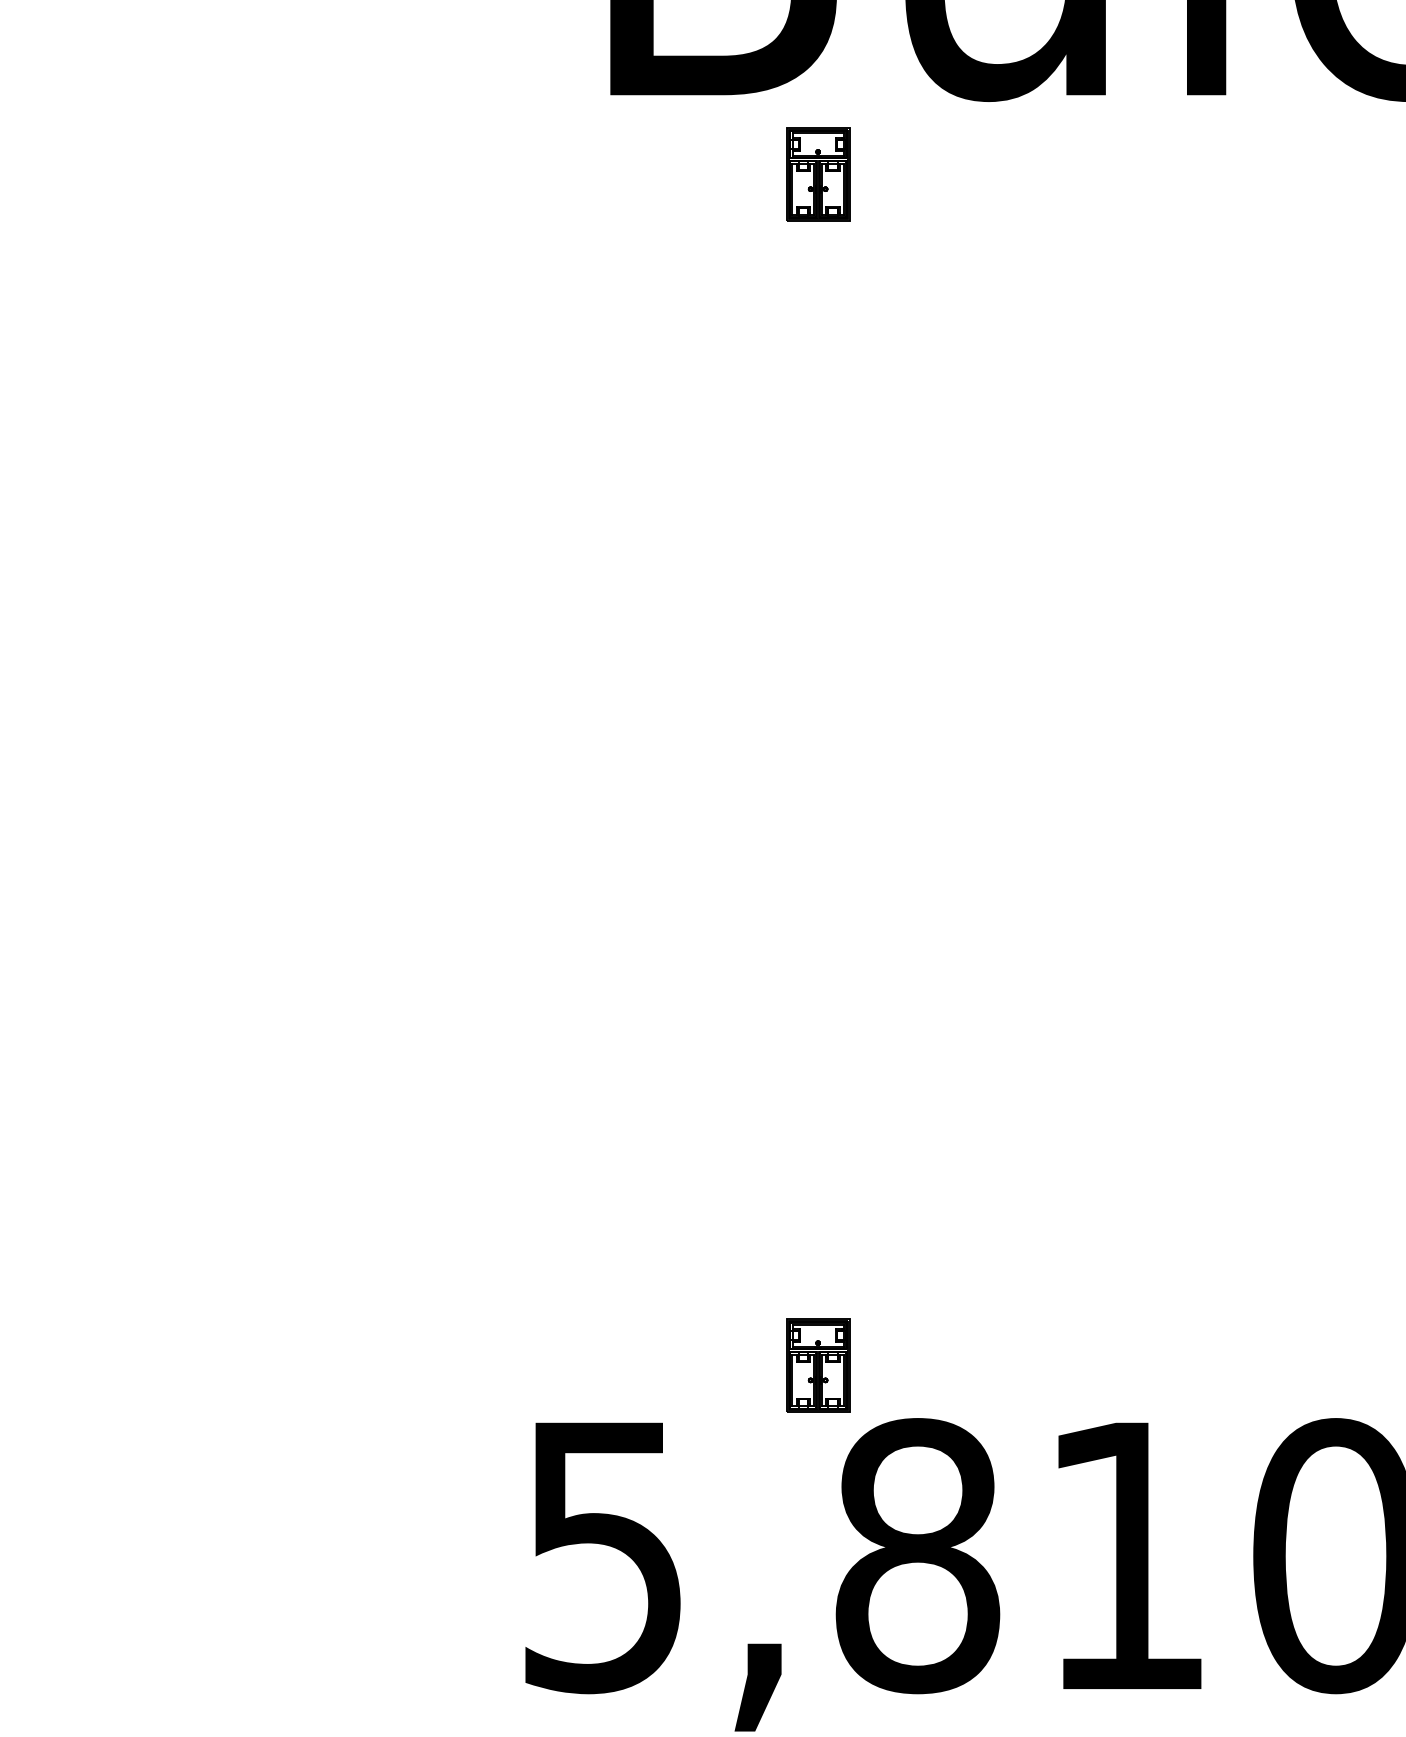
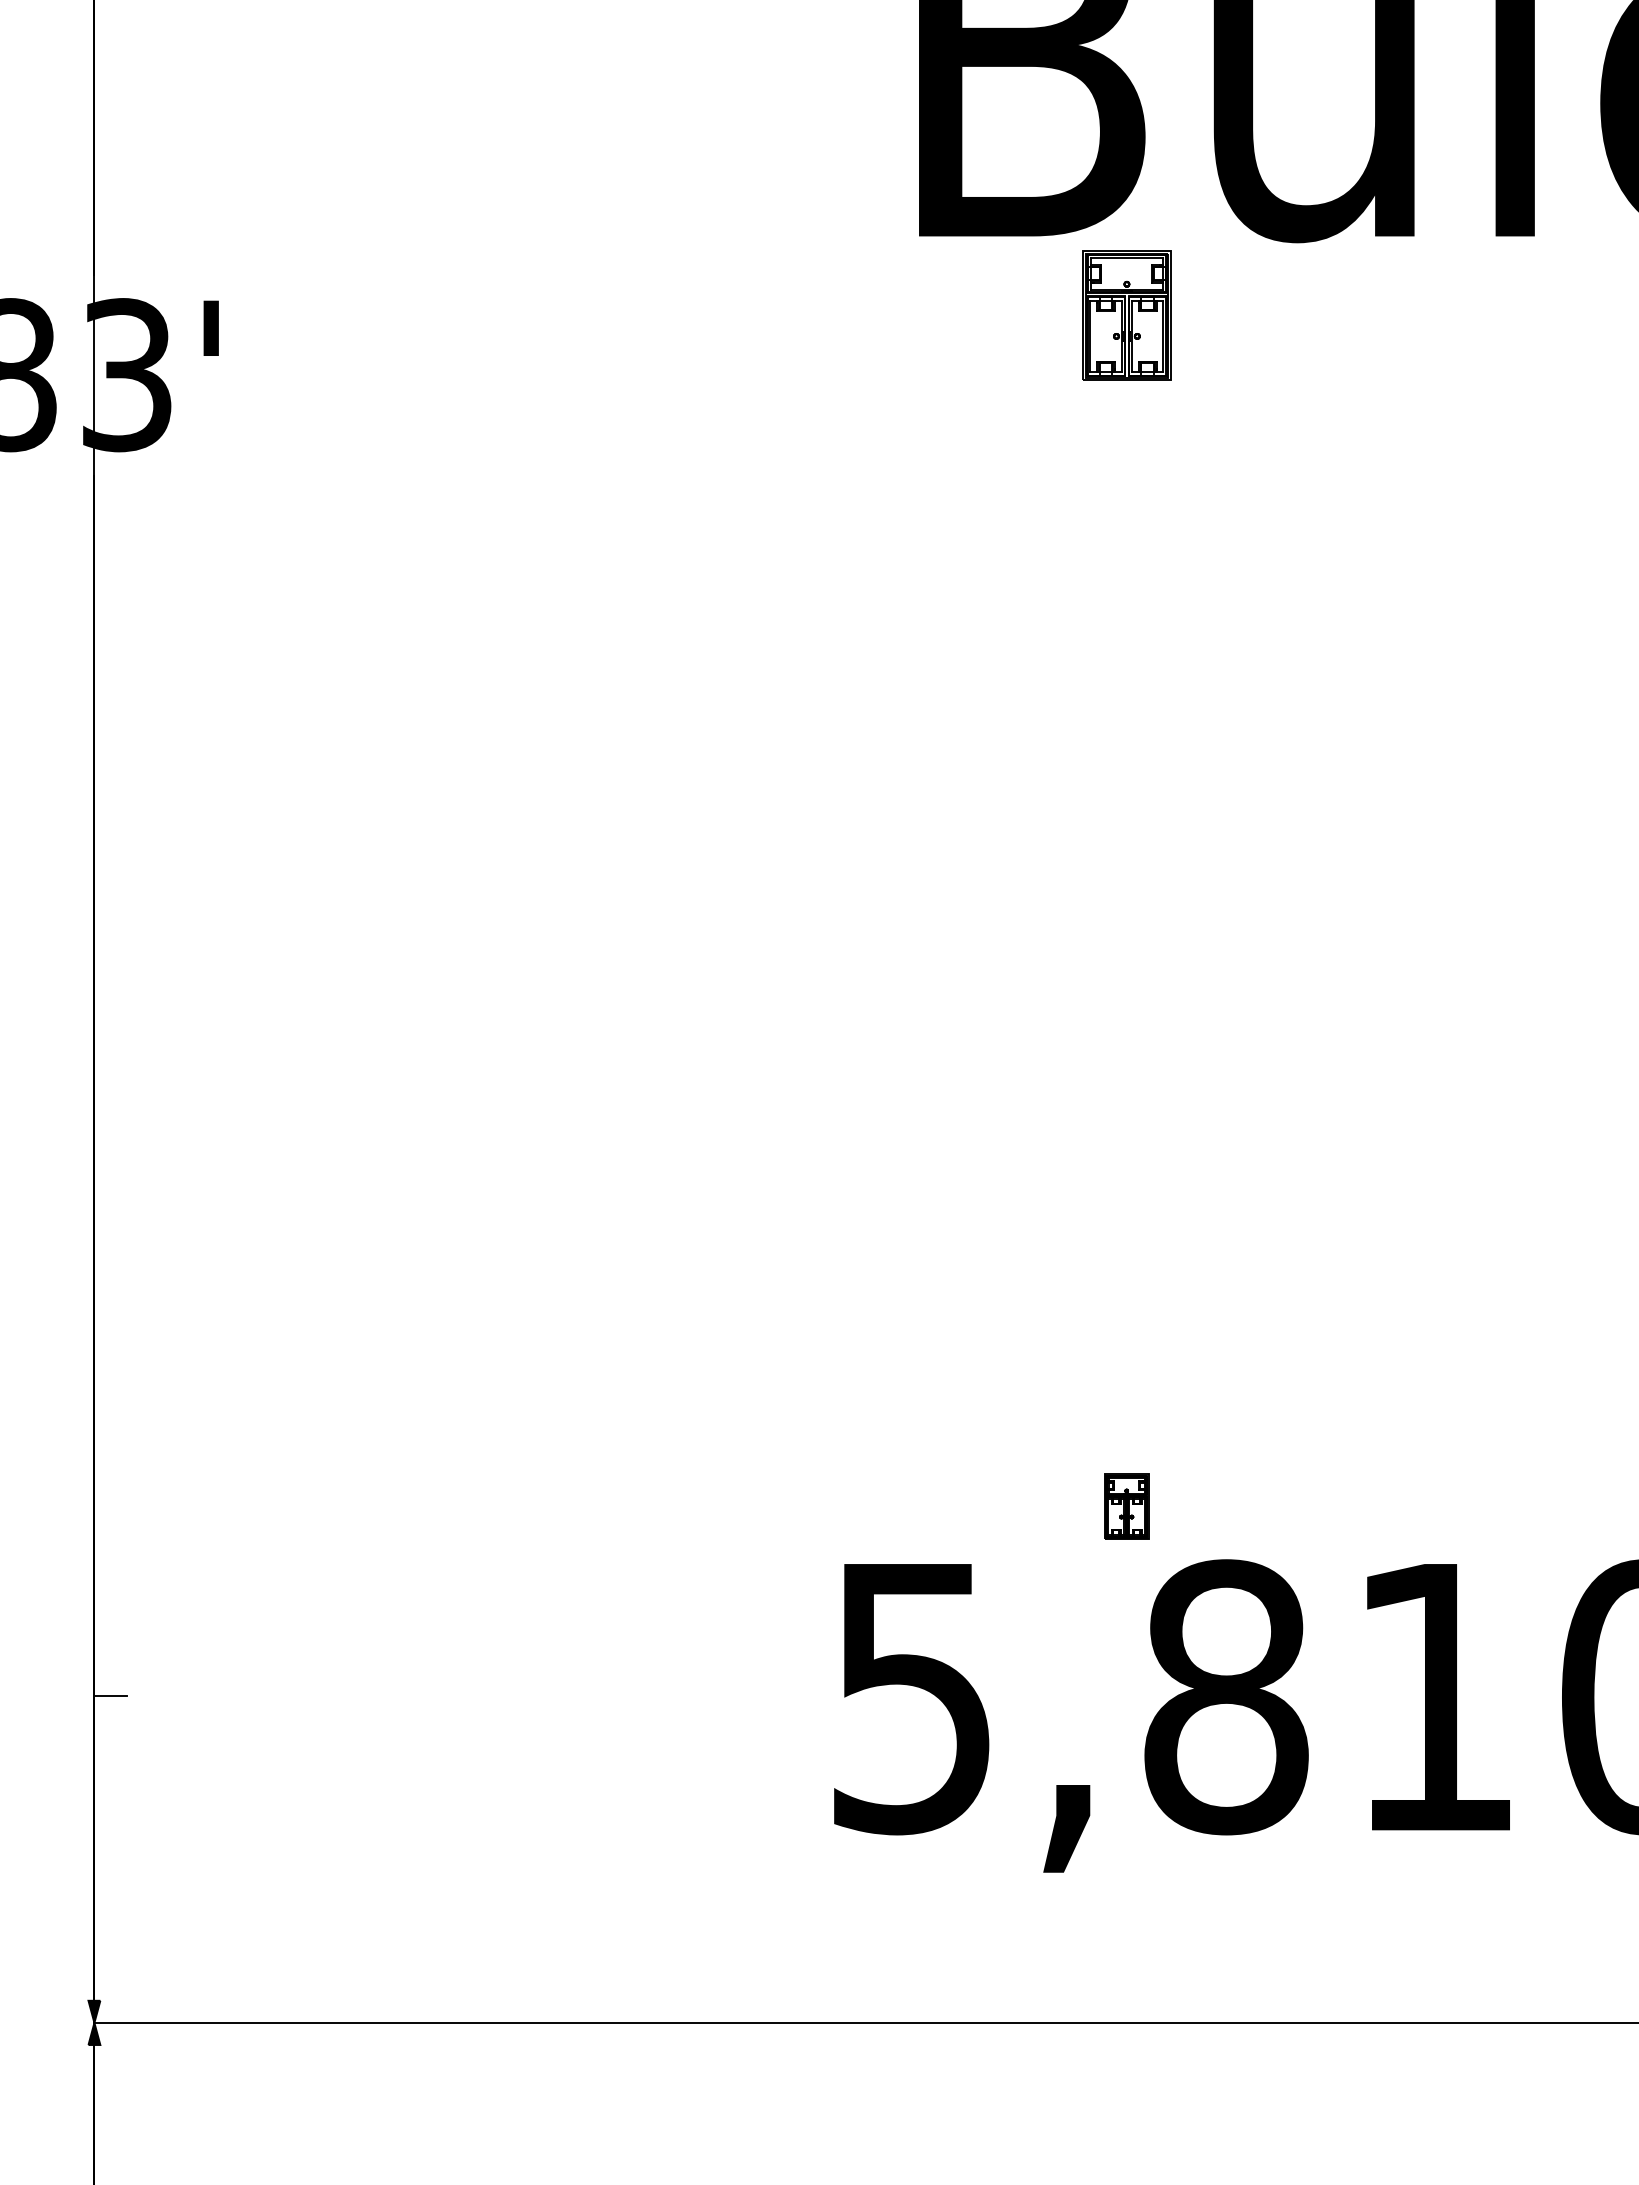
part: (817, 174) -> (1126, 315), size x1.4
part: (817, 1365) -> (1126, 1506), size x0.7

